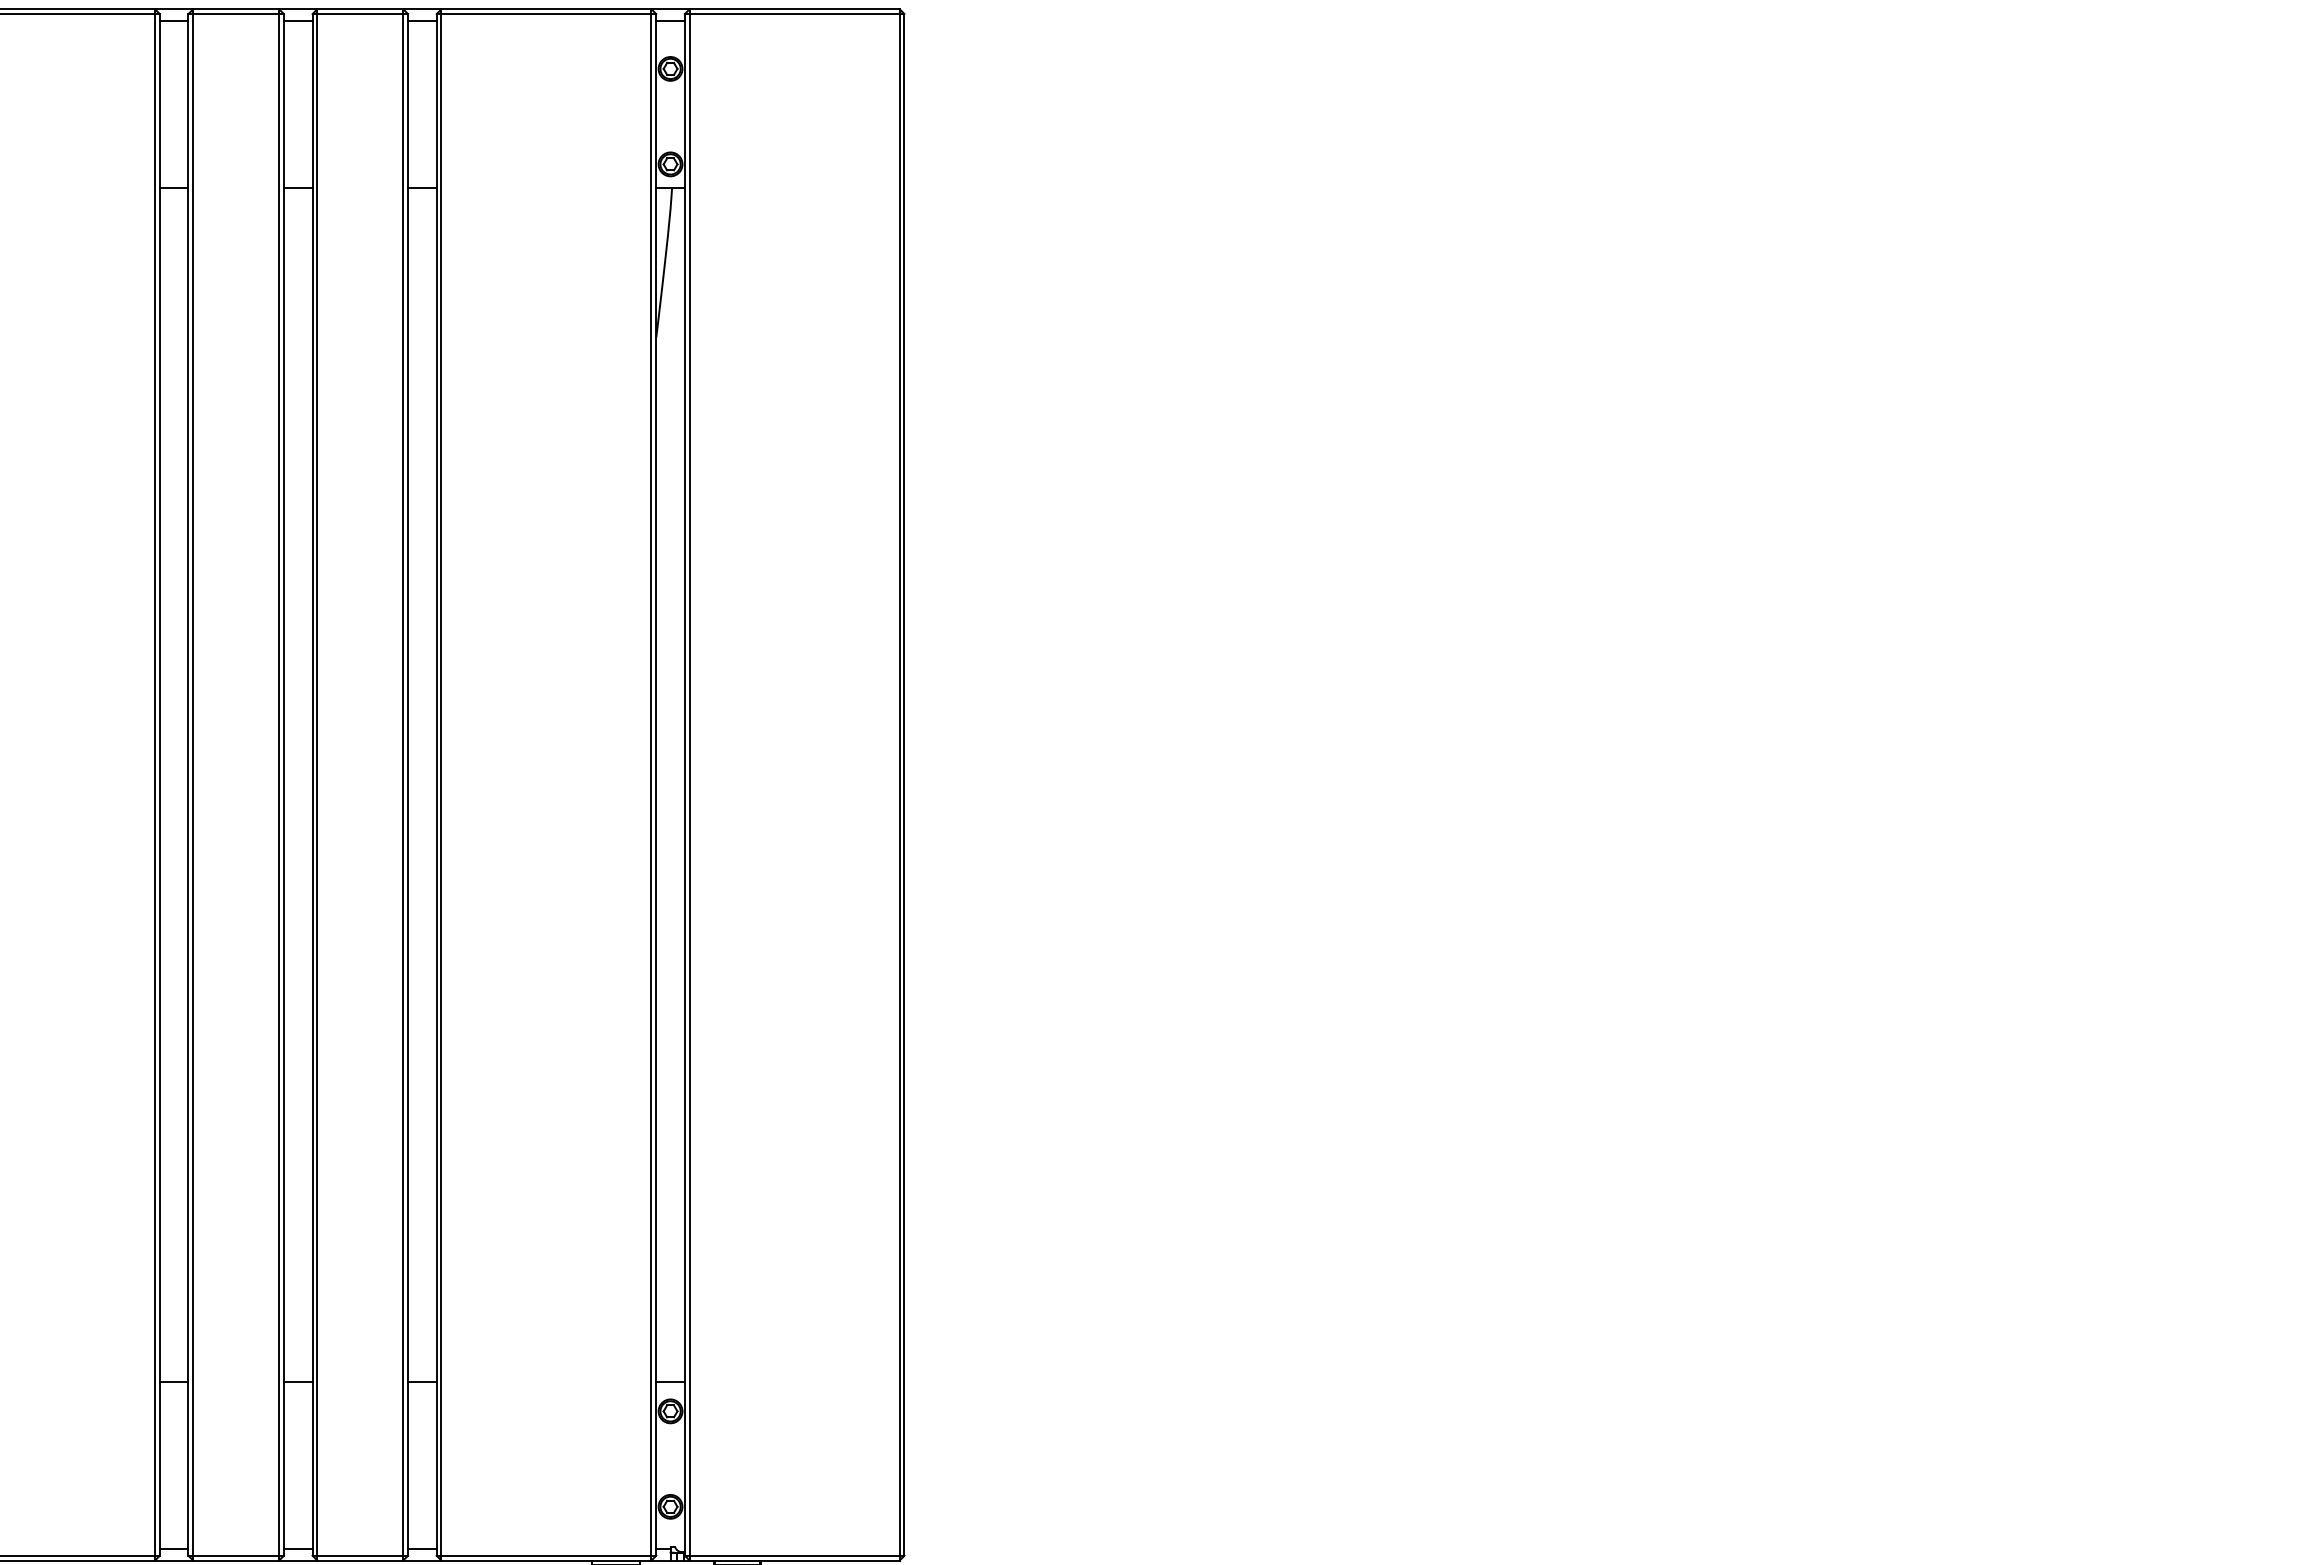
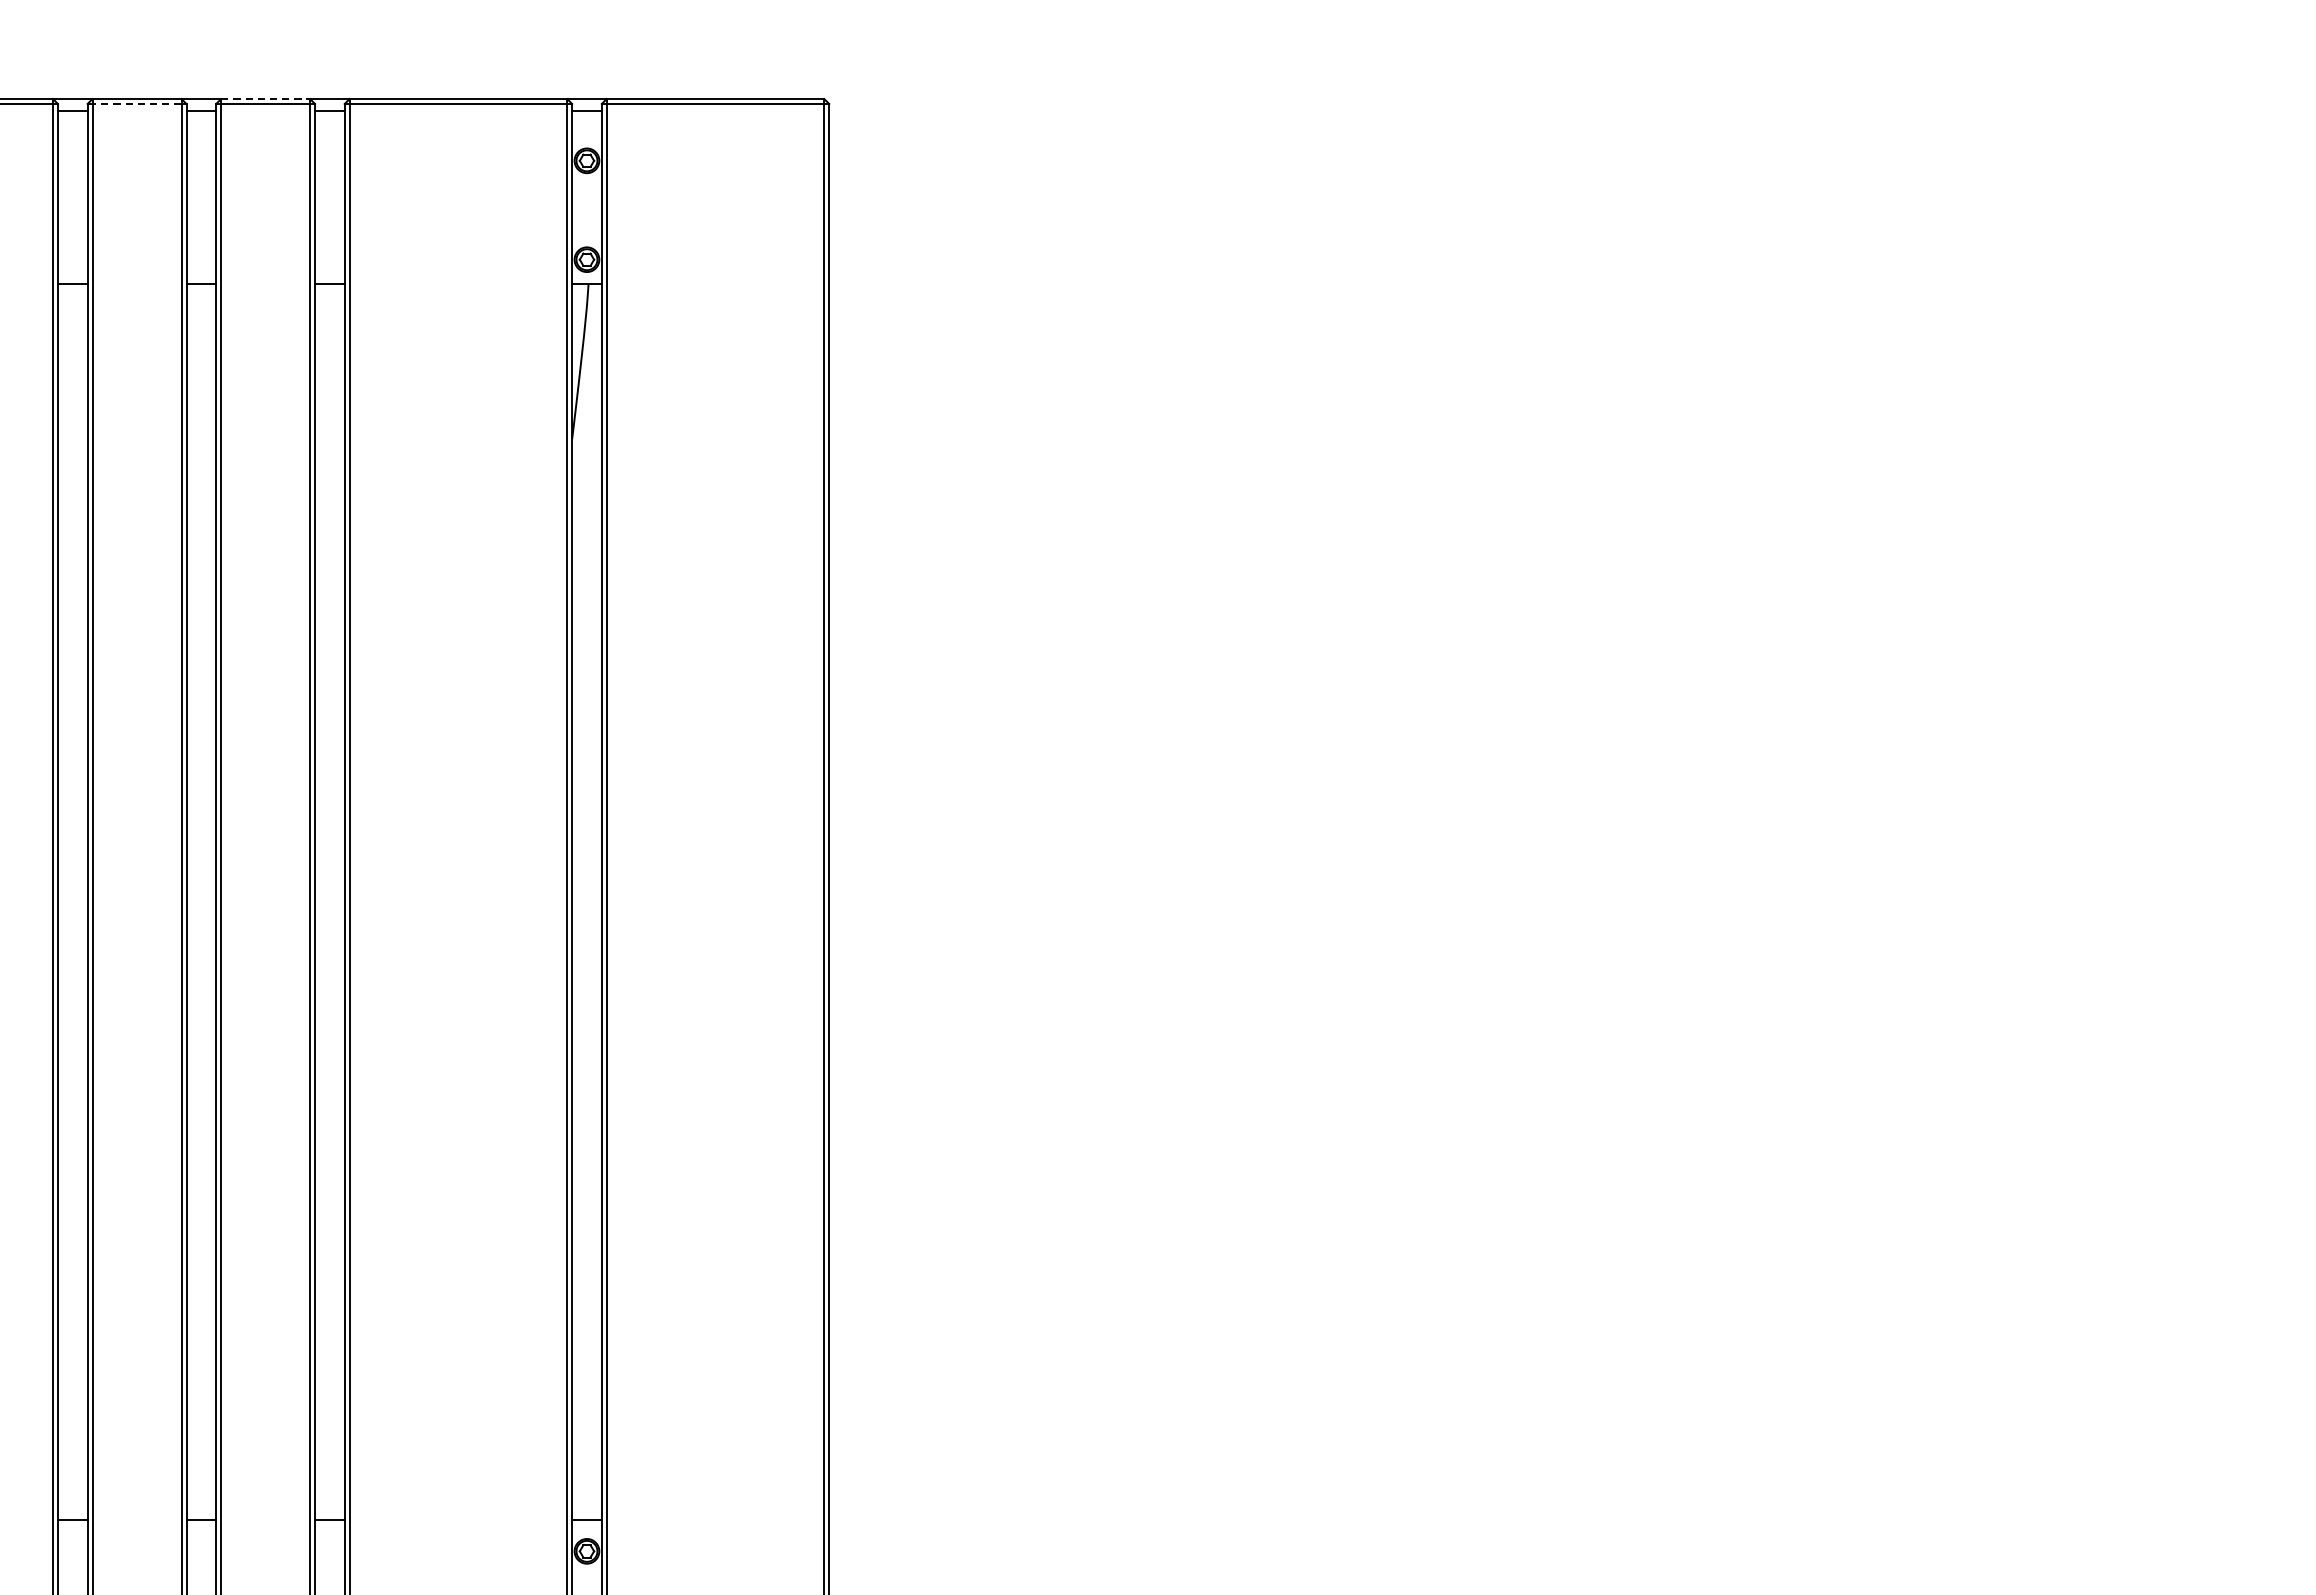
line: (360, 9) -> (265, 99), solid -> dashed
line: (236, 14) -> (137, 104), solid -> dashed

